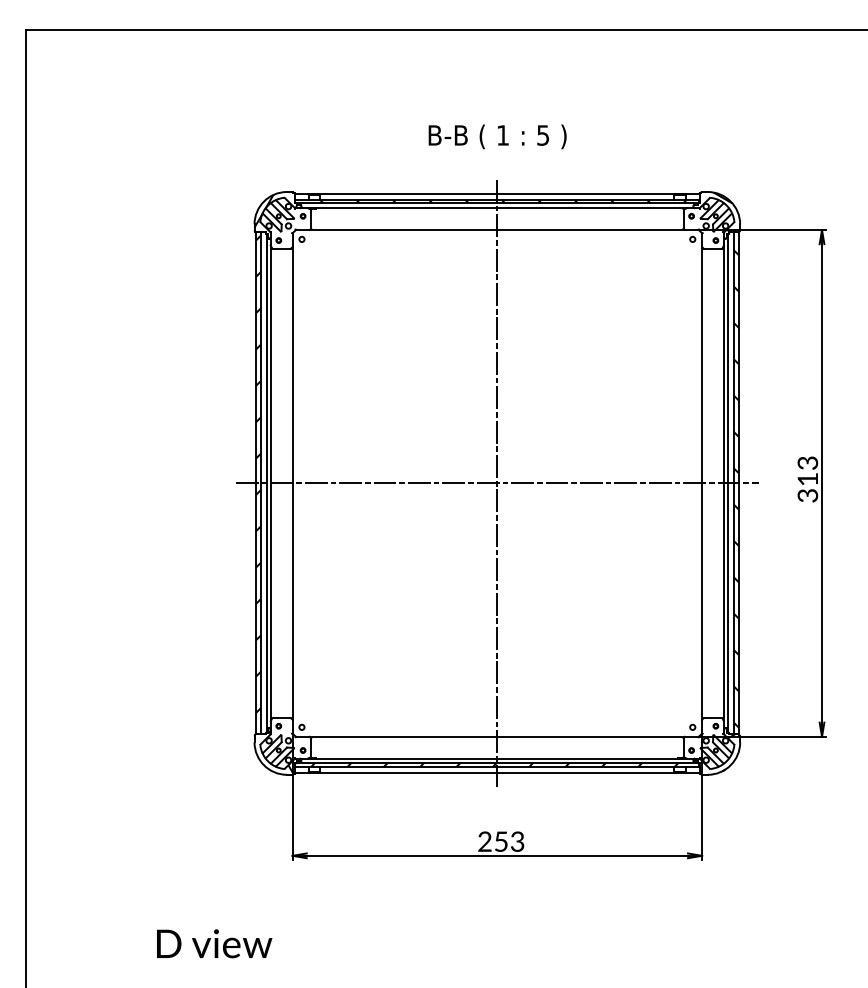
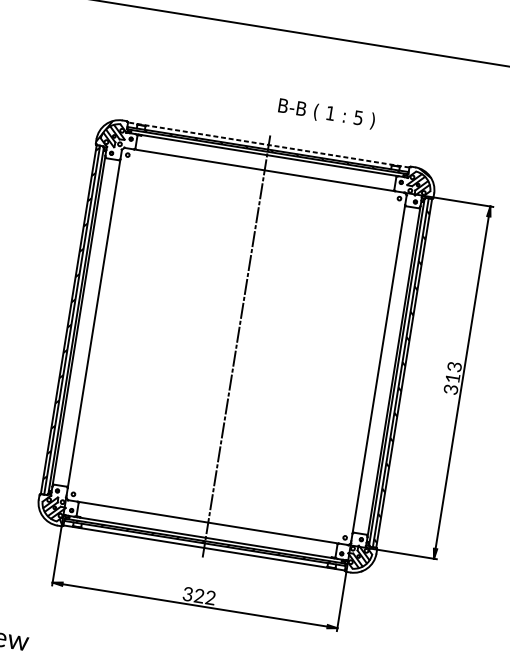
text: (497, 136) -> (326, 113), moved
line: (496, 193) -> (268, 144), solid -> dashed
line: (496, 483) -> (235, 346), removed
text: (501, 841) -> (199, 595), 253 -> 322

